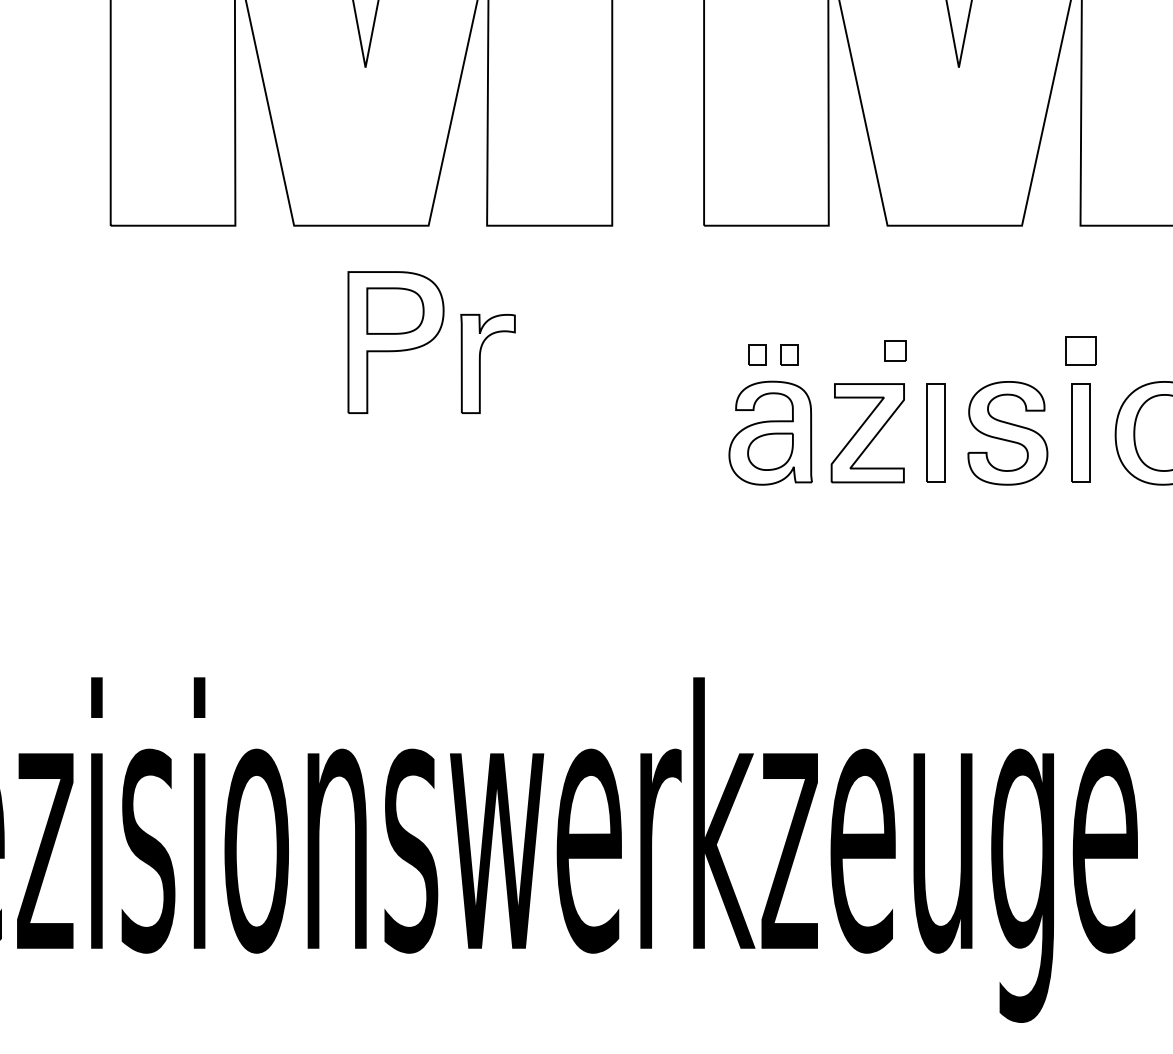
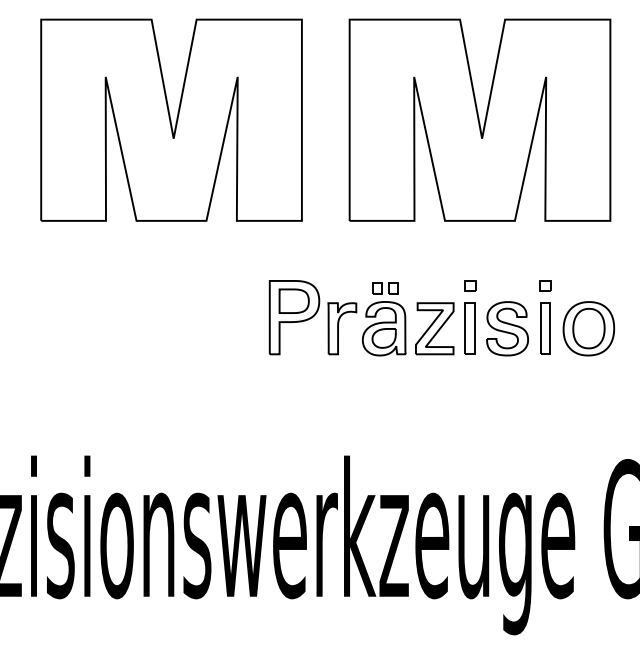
part: (430, 342) -> (312, 317), moved
part: (896, 350) -> (470, 285), moved
part: (1080, 350) -> (545, 285), size x0.71

